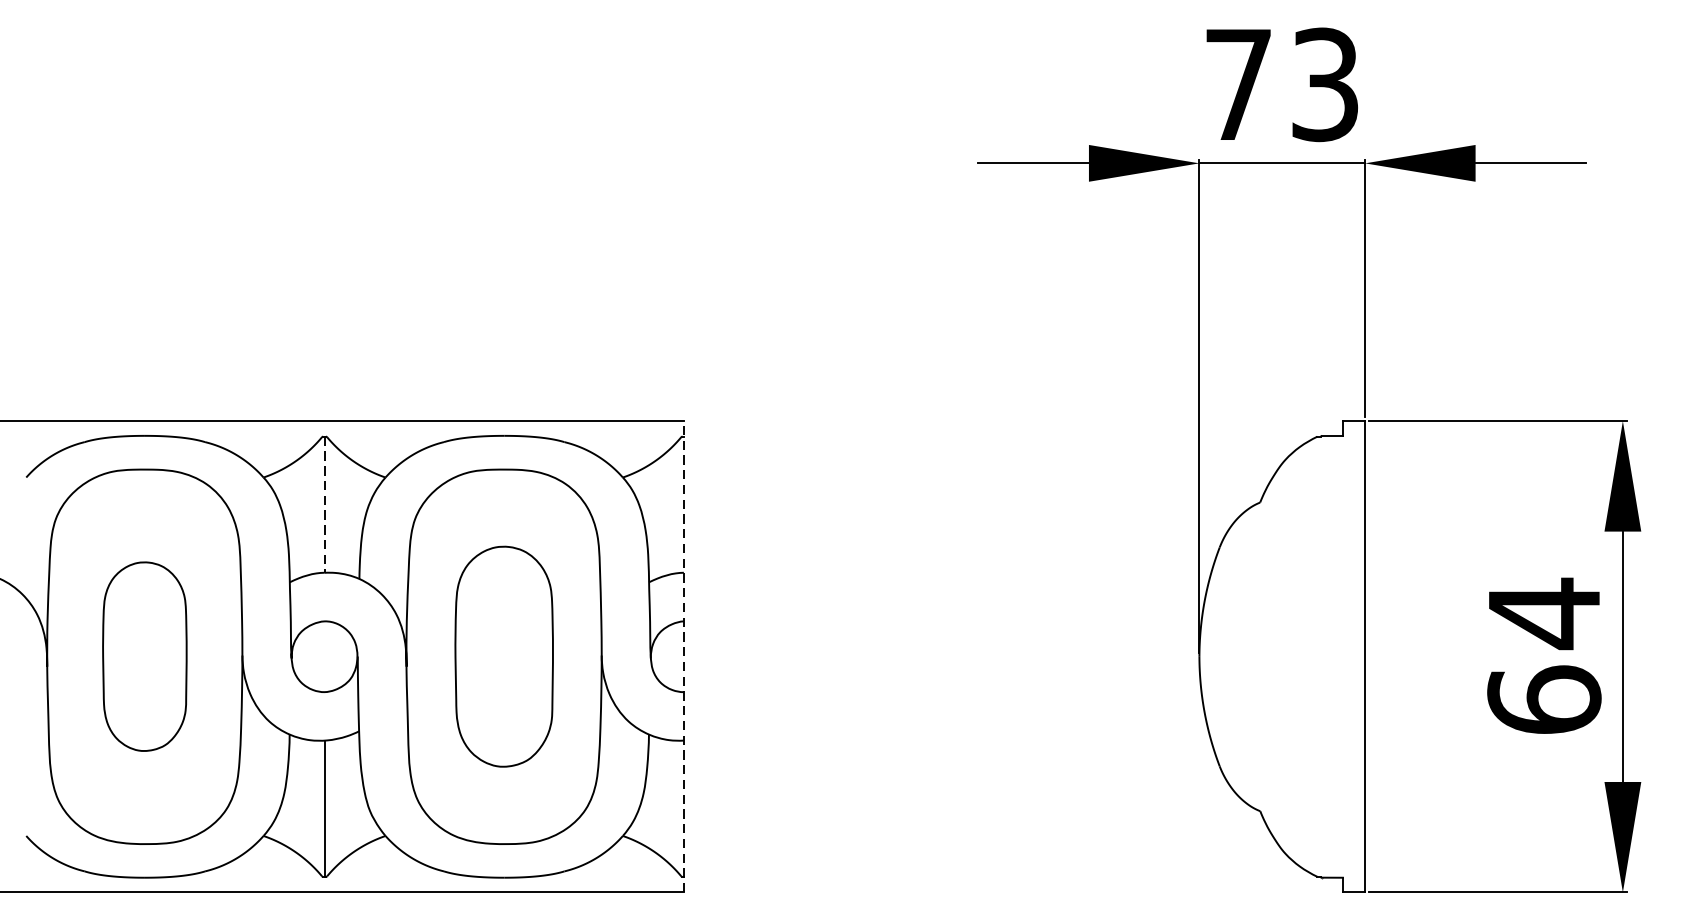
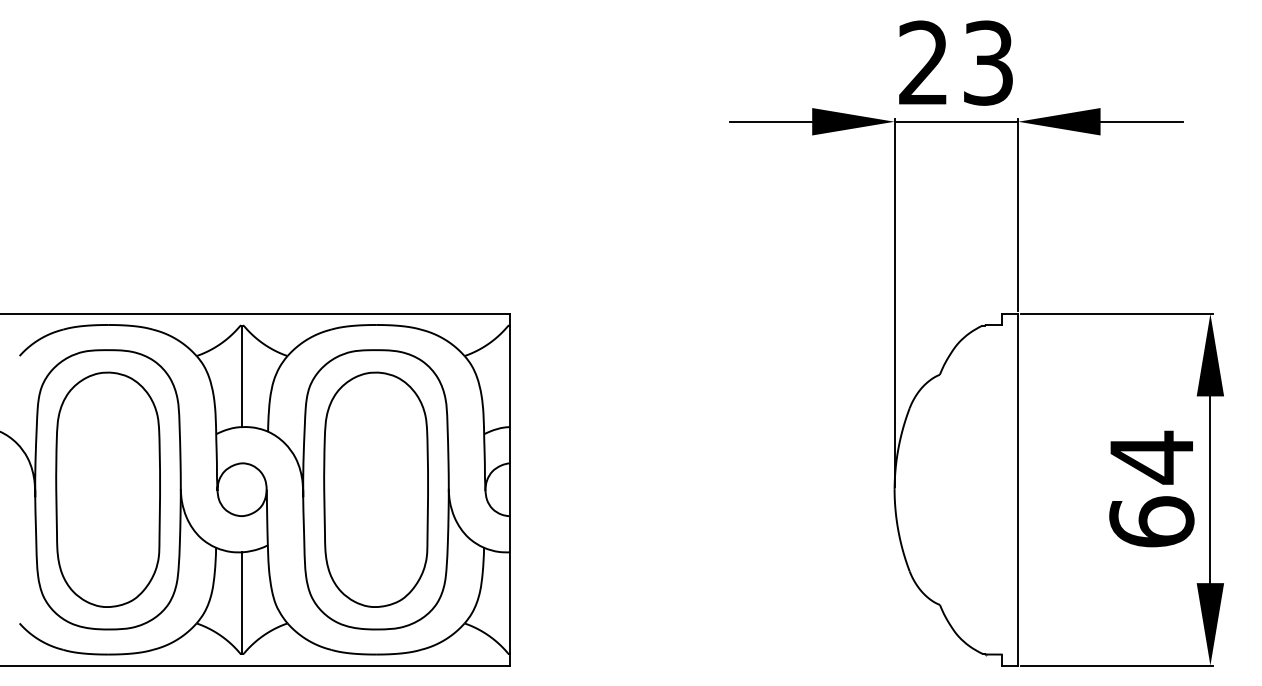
text: (1238, 83) -> (923, 62), 73 -> 23
line: (325, 504) -> (242, 376), dashed -> solid
part: (144, 656) -> (107, 489), size x1.67
part: (503, 656) -> (375, 489), size x1.43
line: (684, 656) -> (510, 489), dashed -> solid

